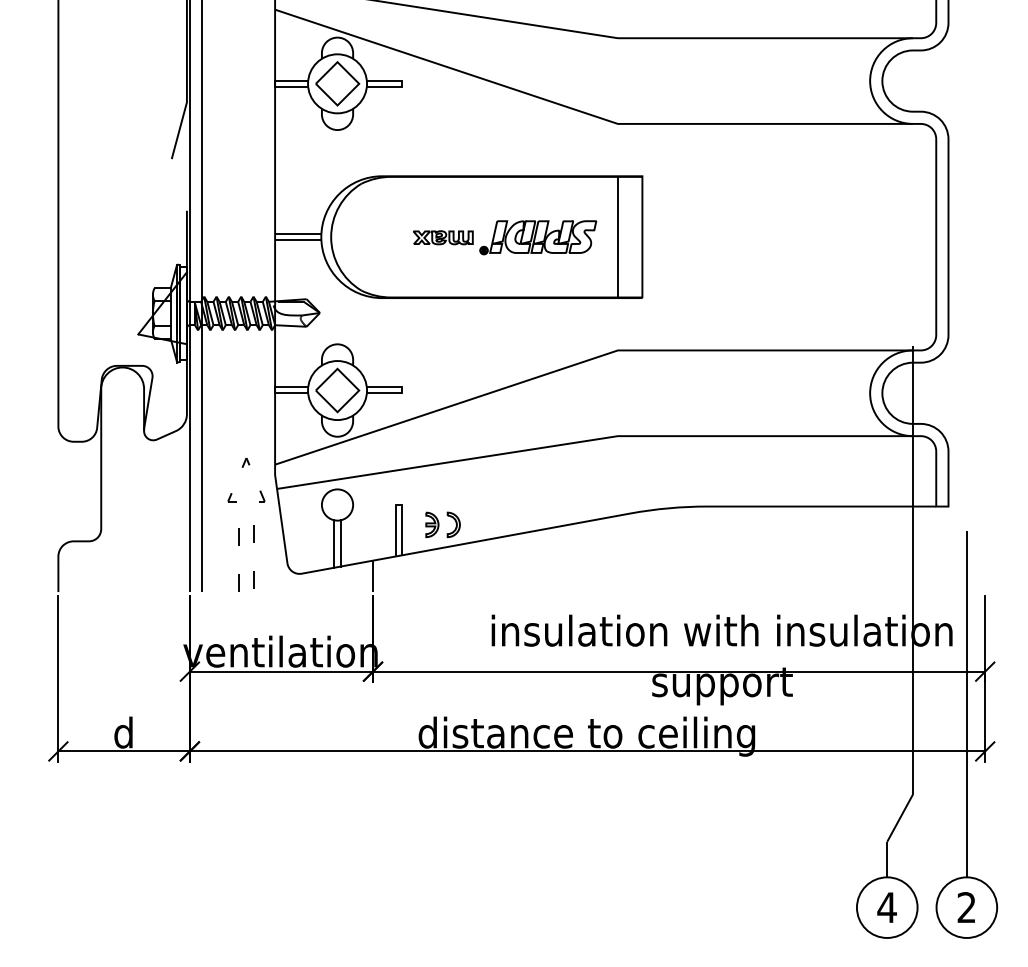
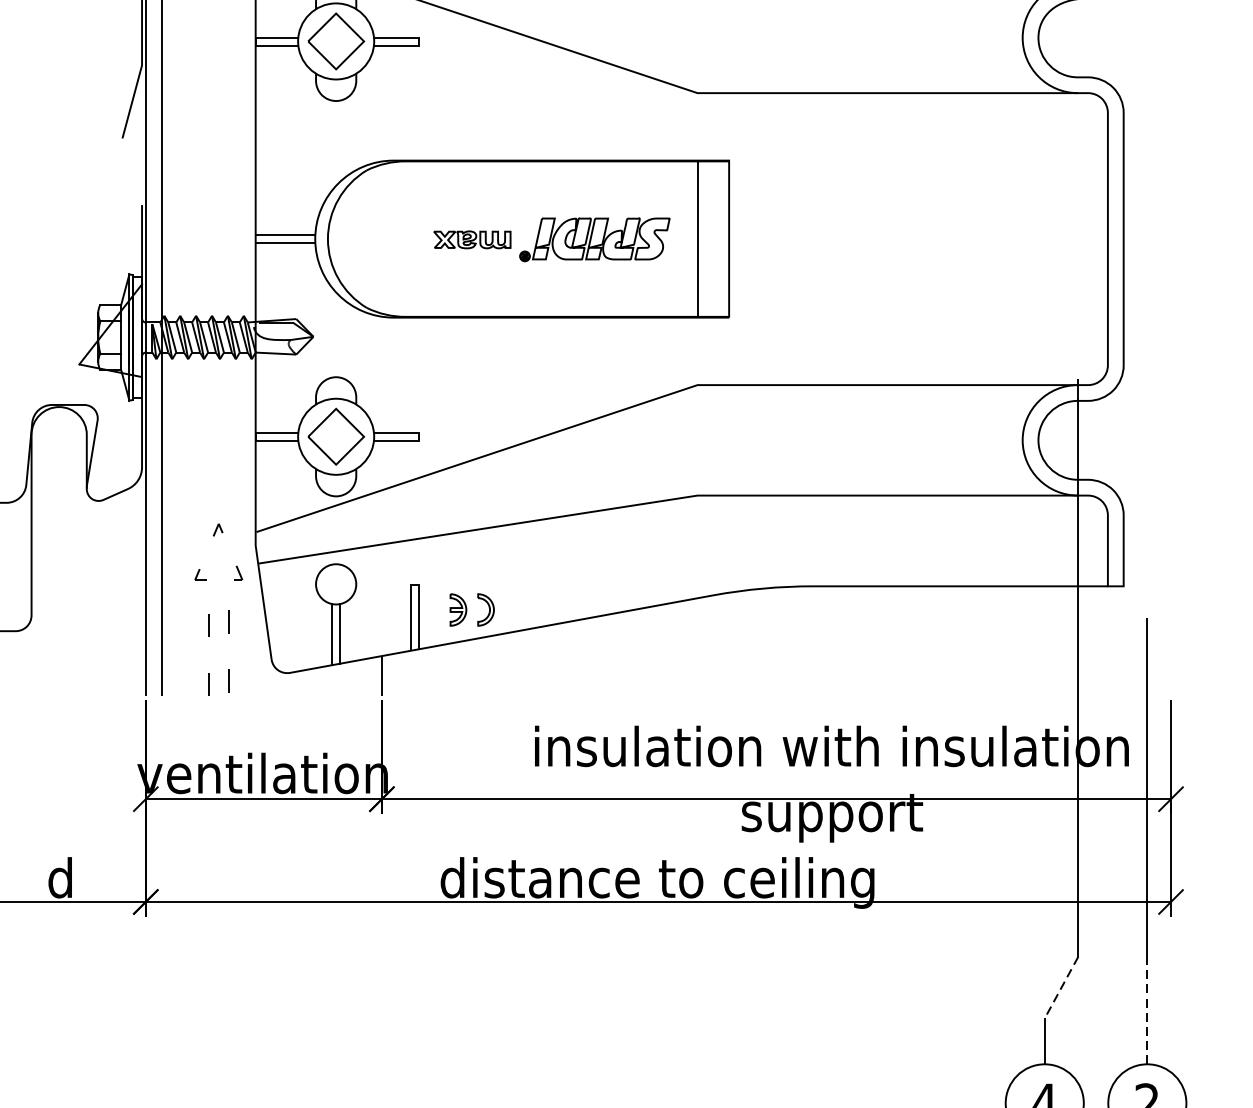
line: (900, 818) -> (1061, 988), solid -> dashed
line: (966, 835) -> (1146, 1010), solid -> dashed

